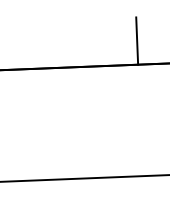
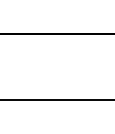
line: (137, 40) -> (88, 19), removed

